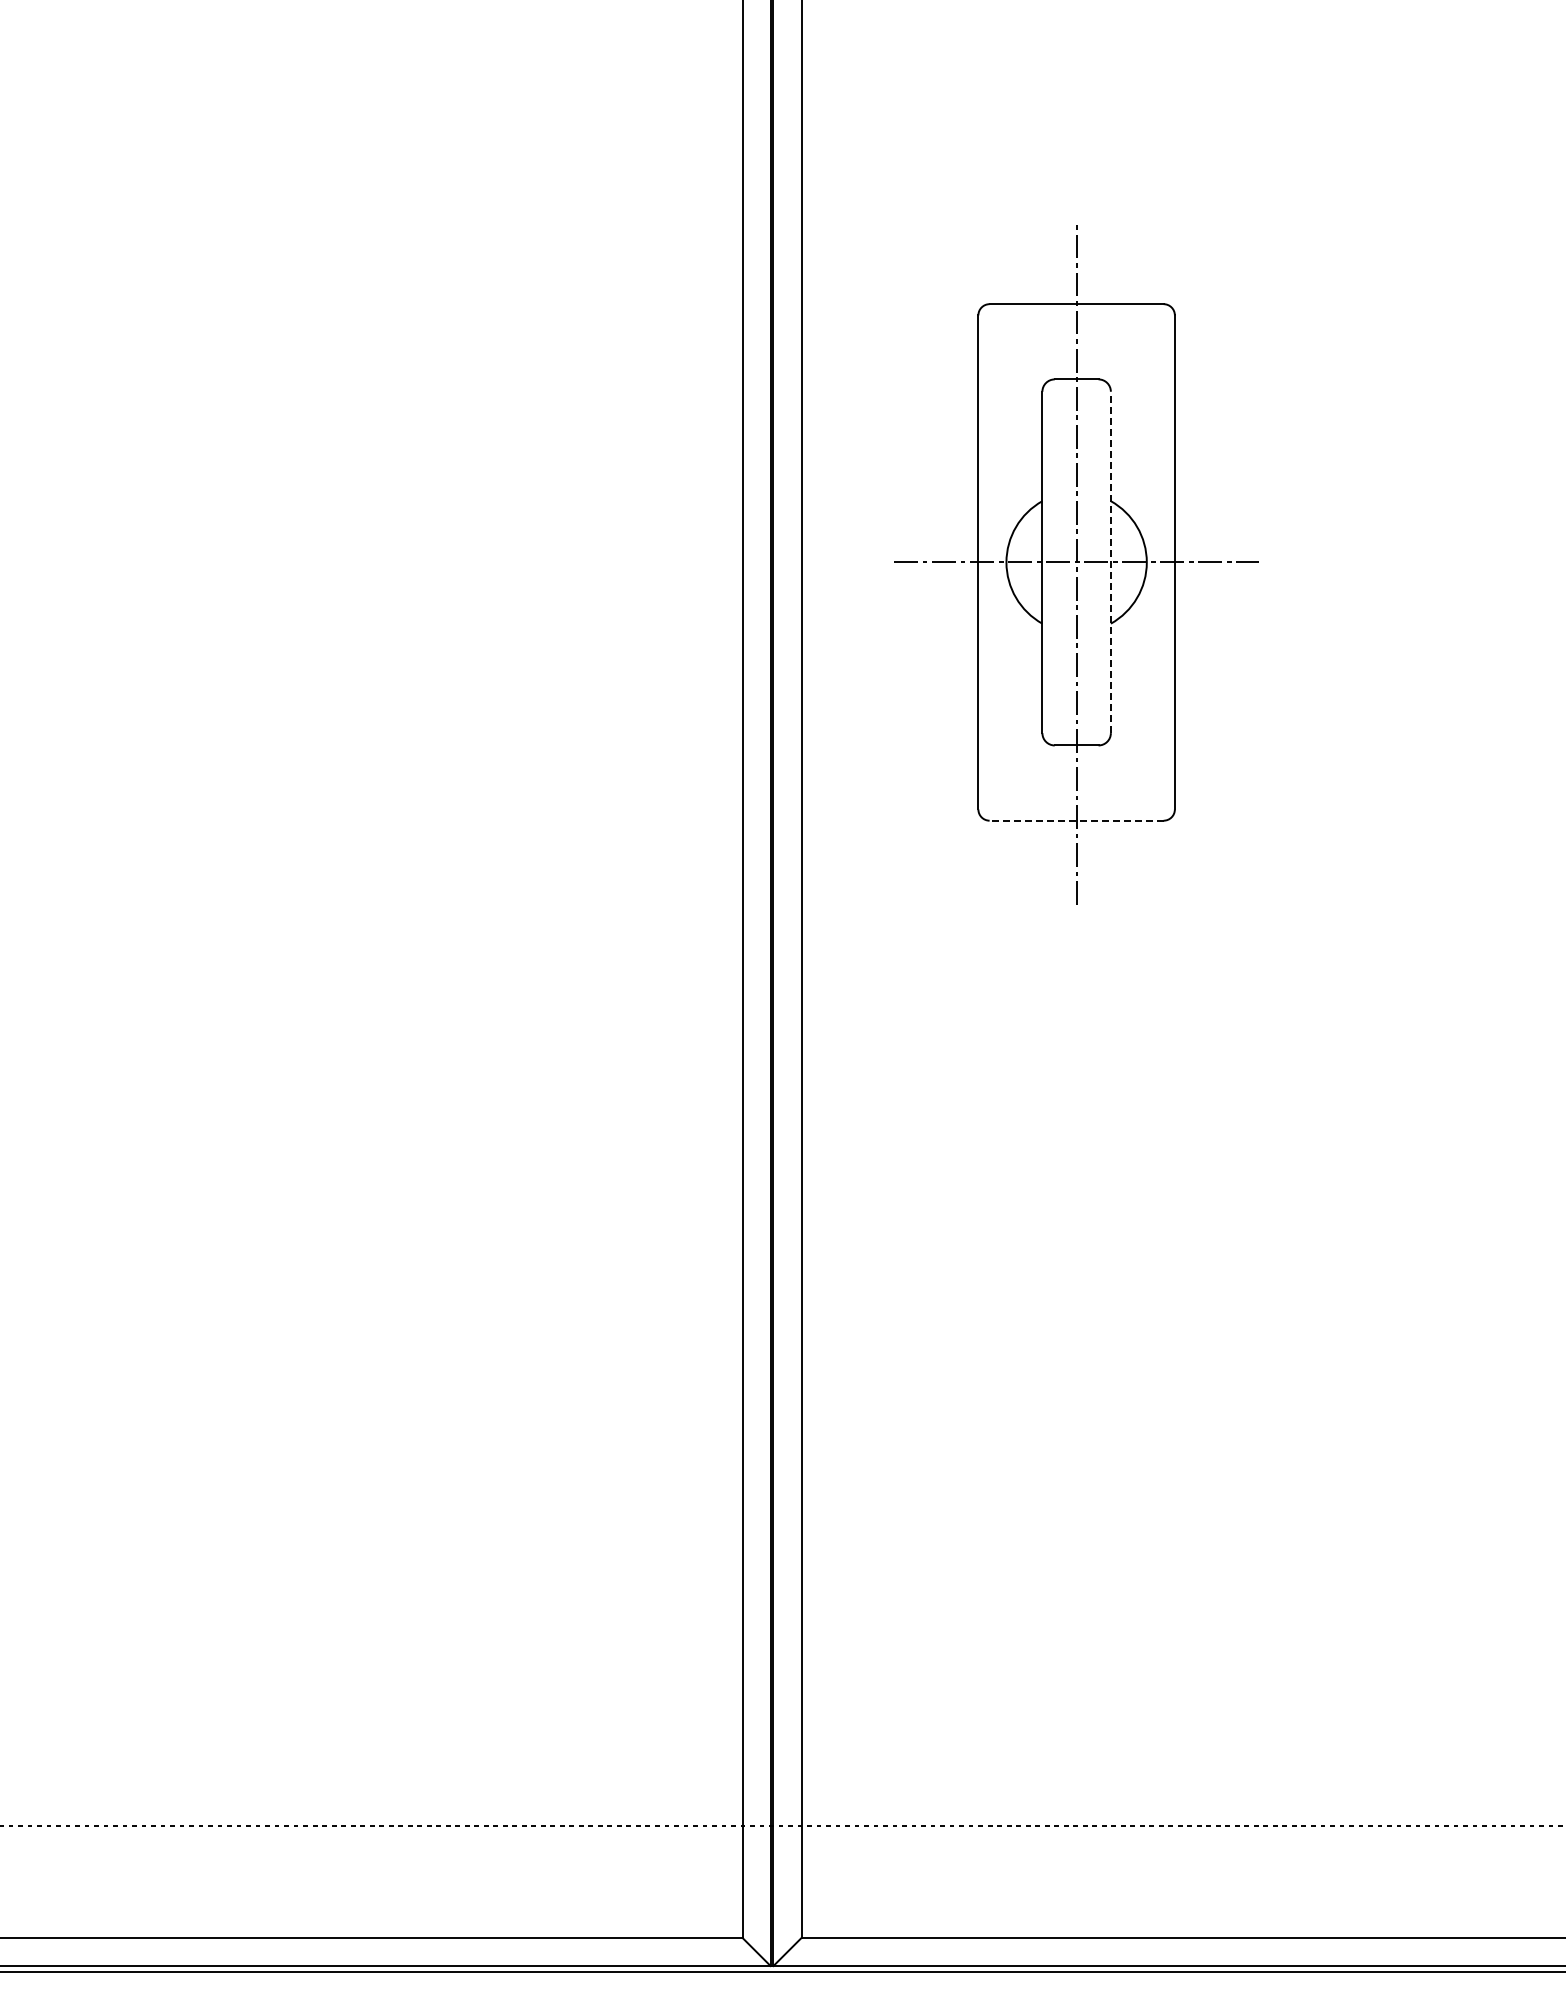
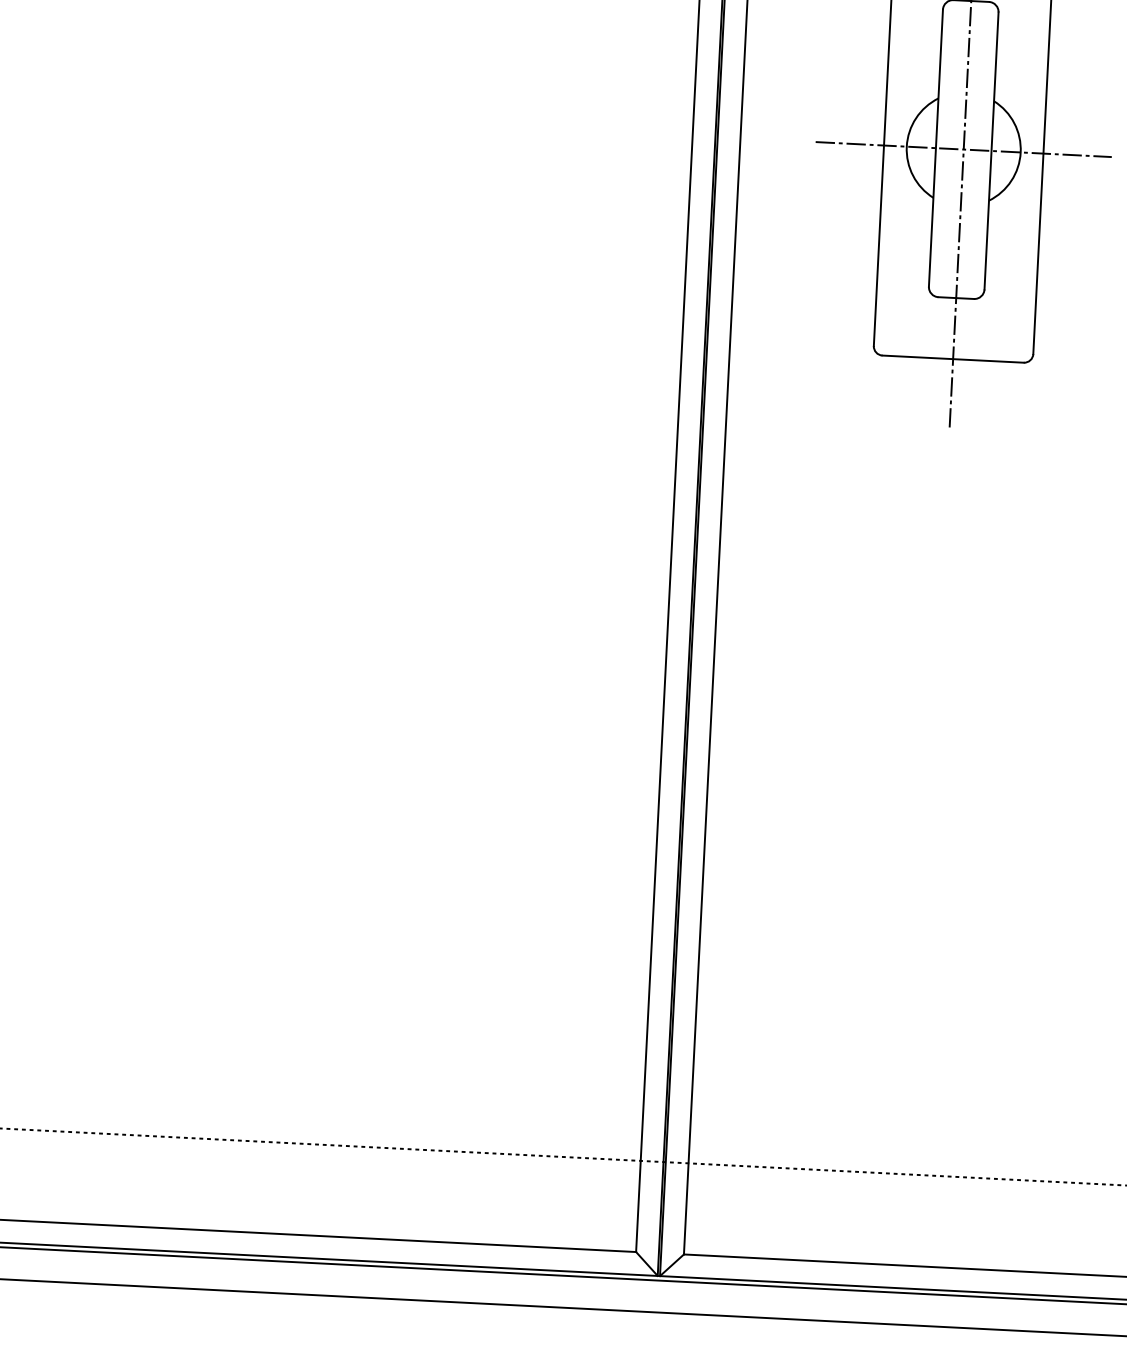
line: (1110, 562) -> (991, 151), dashed -> solid
line: (1076, 820) -> (953, 358), dashed -> solid

